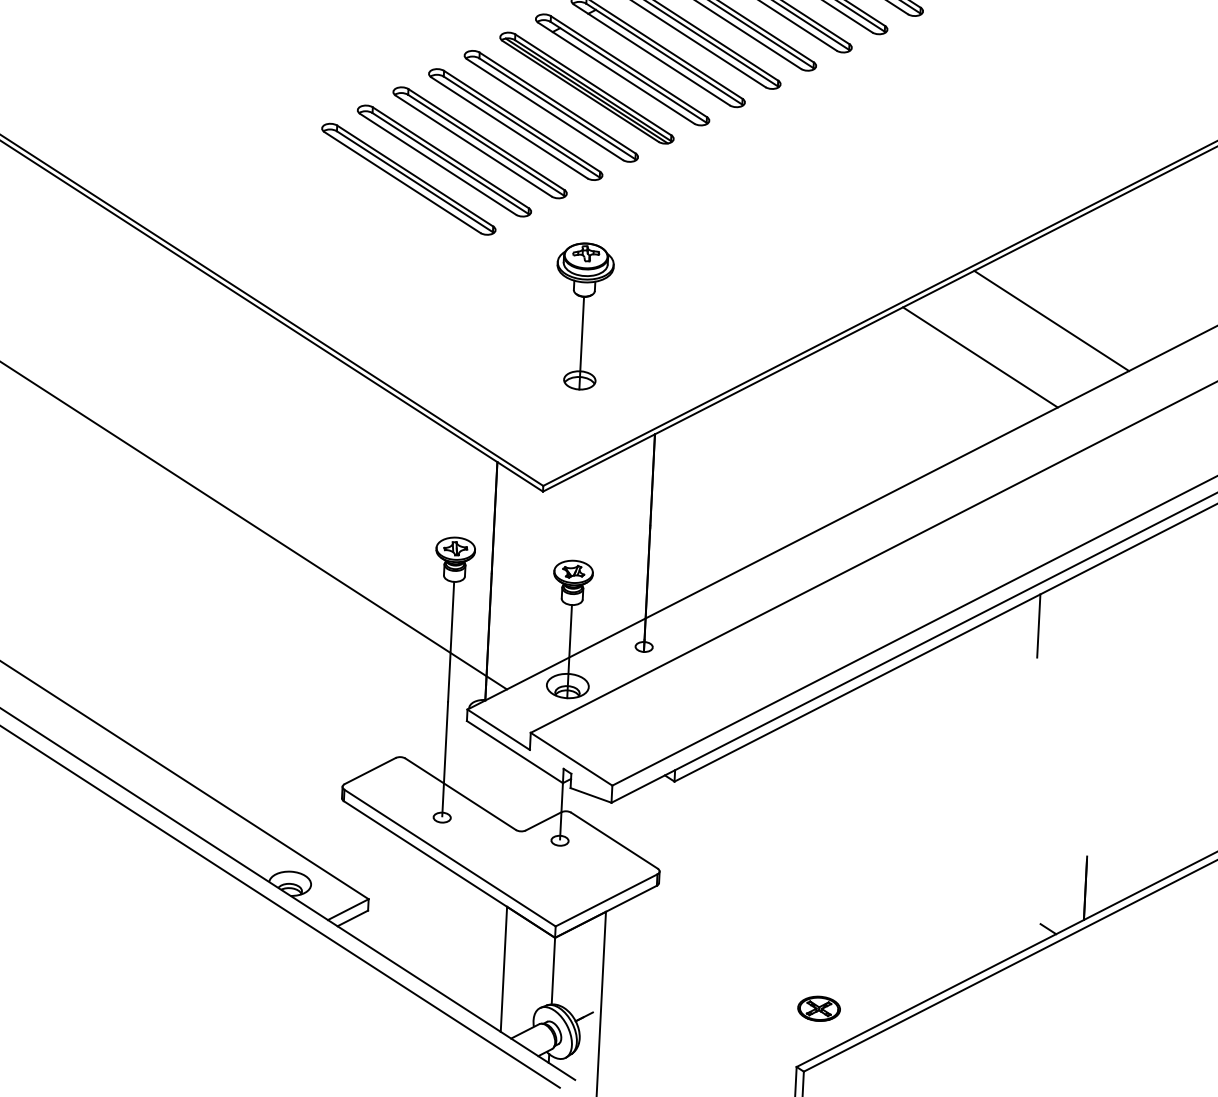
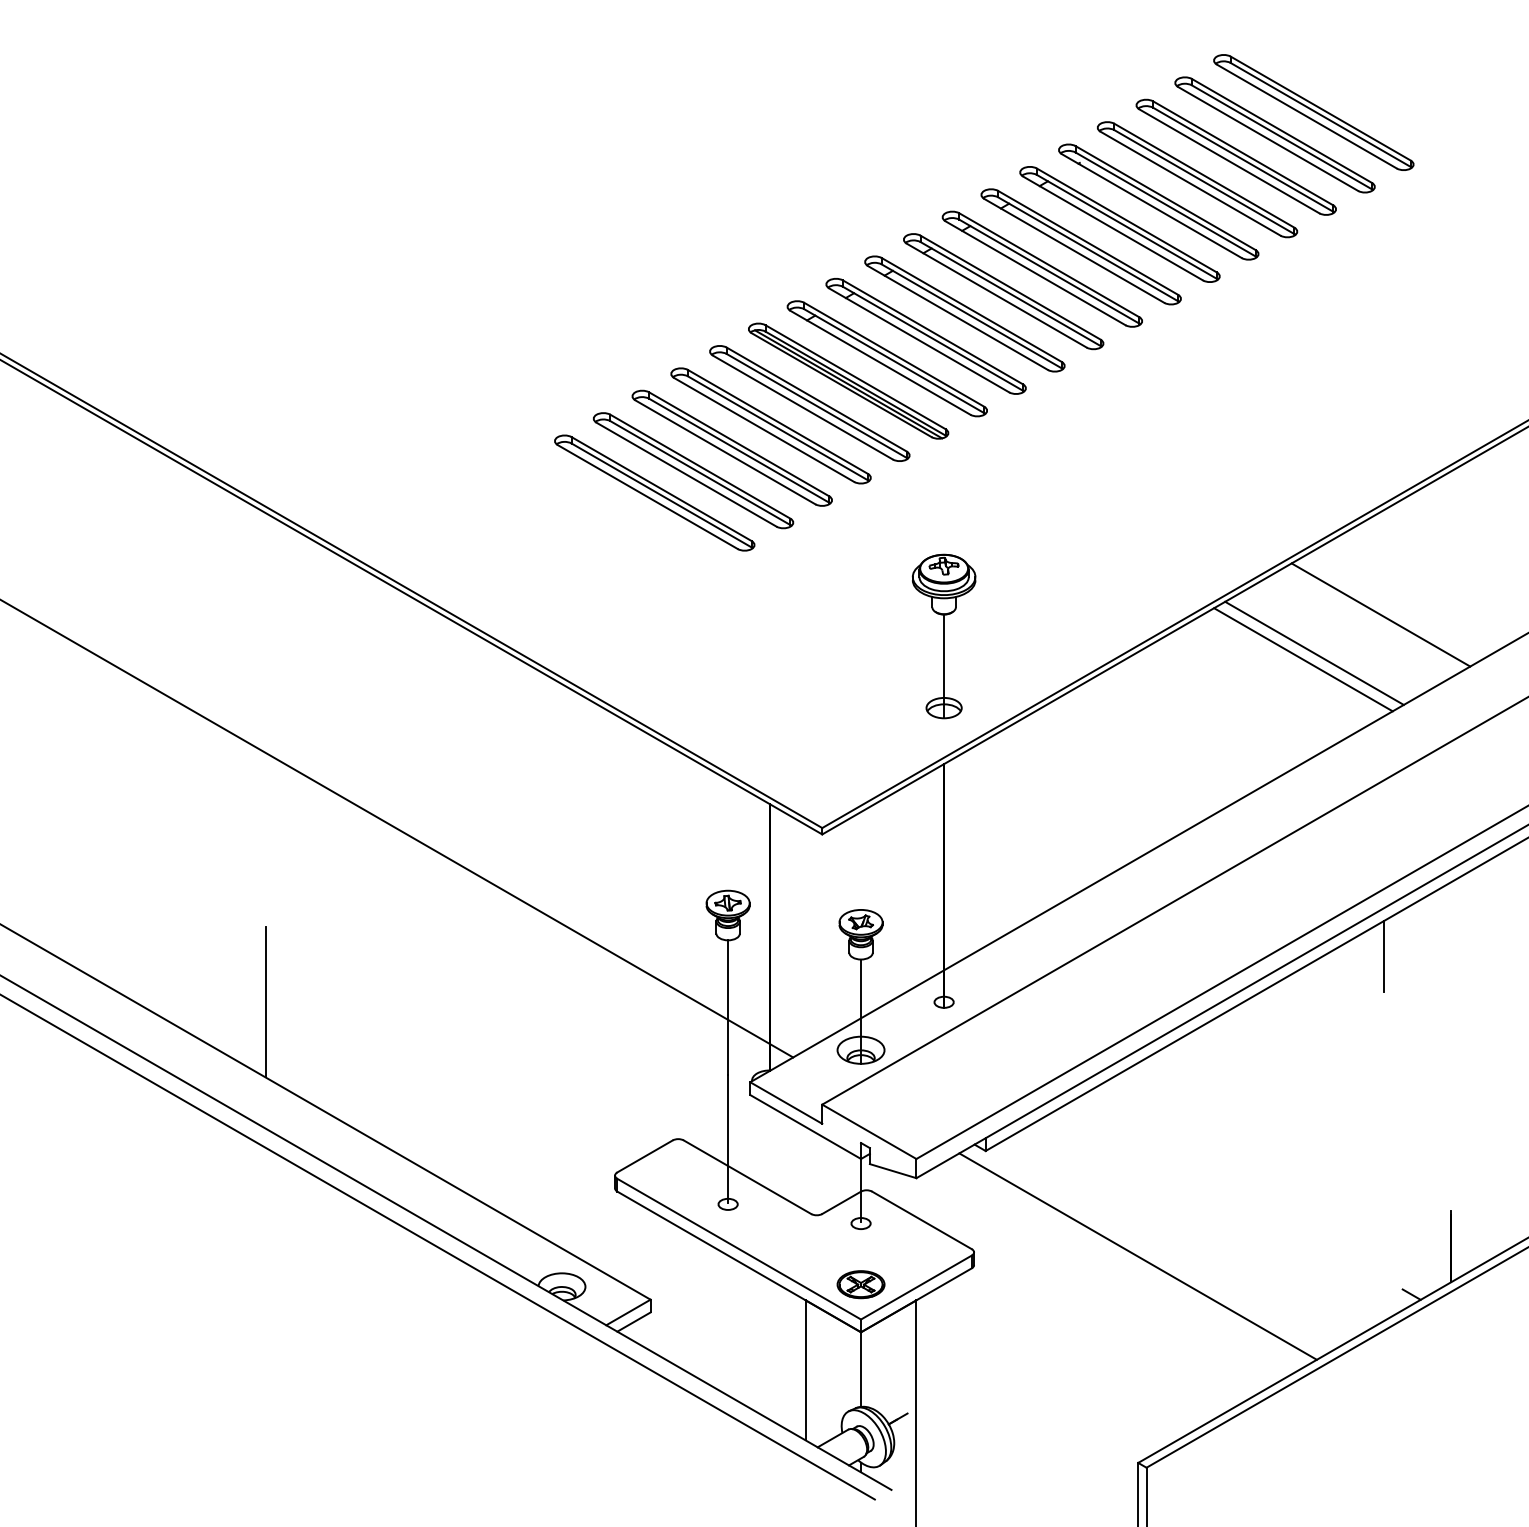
part: (582, 316) -> (943, 636), moved
line: (990, 351) -> (1314, 652), added
line: (38, 616) -> (265, 1002), added
line: (805, 882) -> (1137, 1256), added
part: (818, 1008) -> (860, 1284), moved

